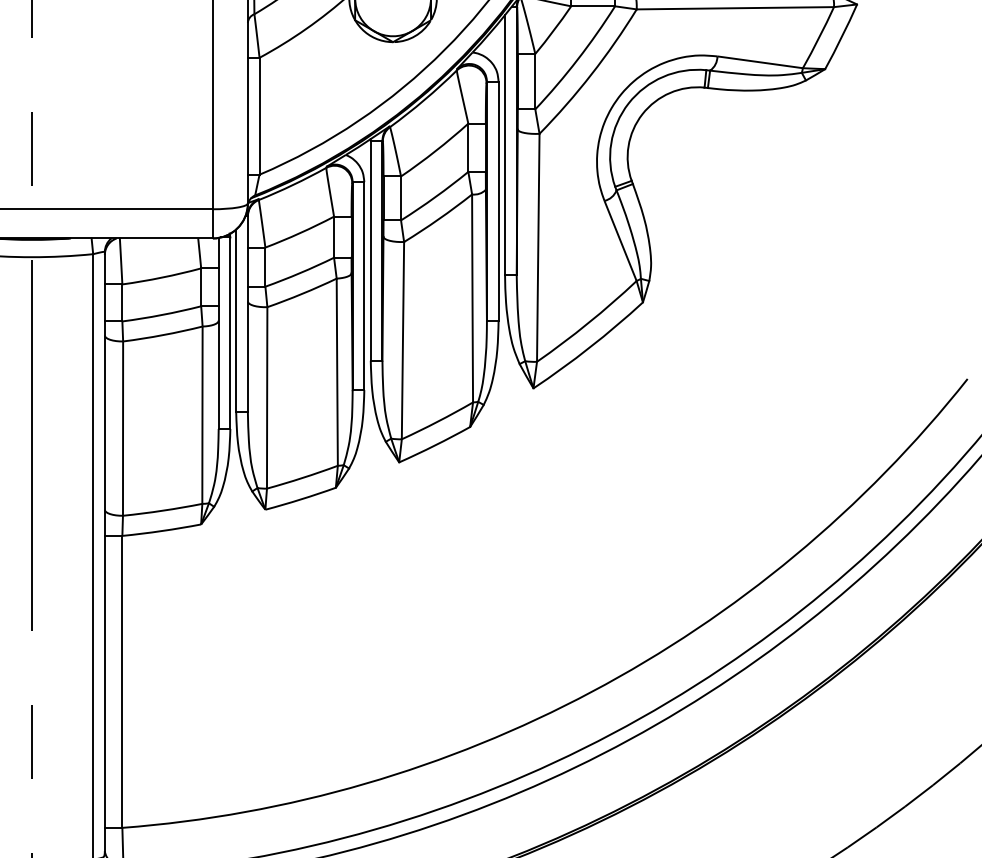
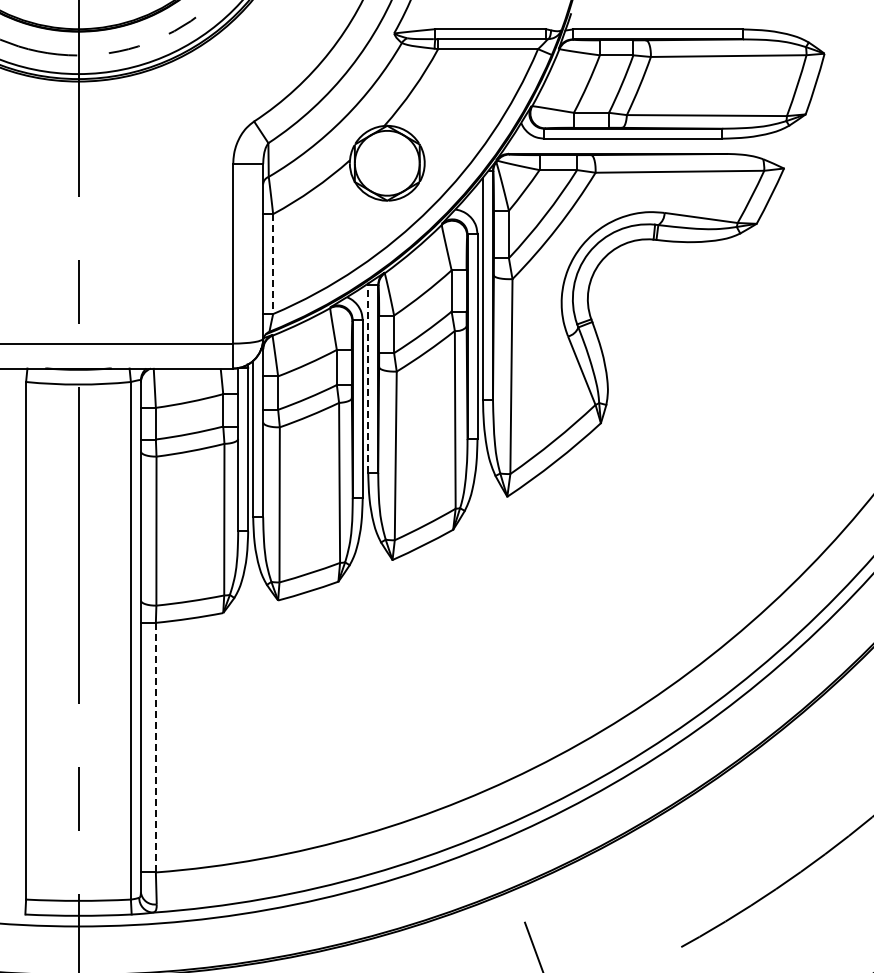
line: (259, 116) -> (273, 264), solid -> dashed
line: (371, 250) -> (368, 378), solid -> dashed
line: (121, 681) -> (155, 747), solid -> dashed

